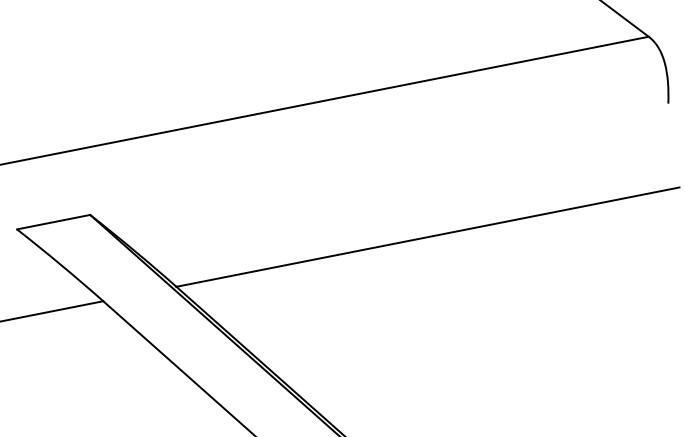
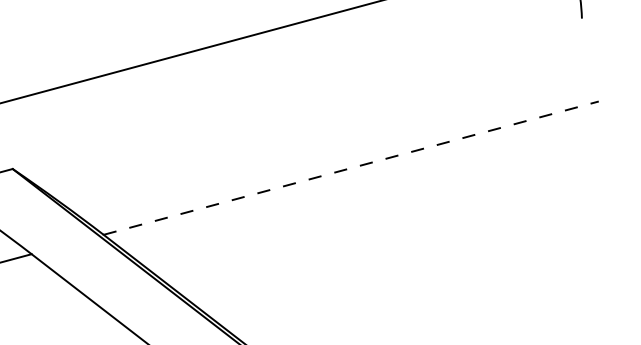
line: (428, 237) -> (351, 168), solid -> dashed

